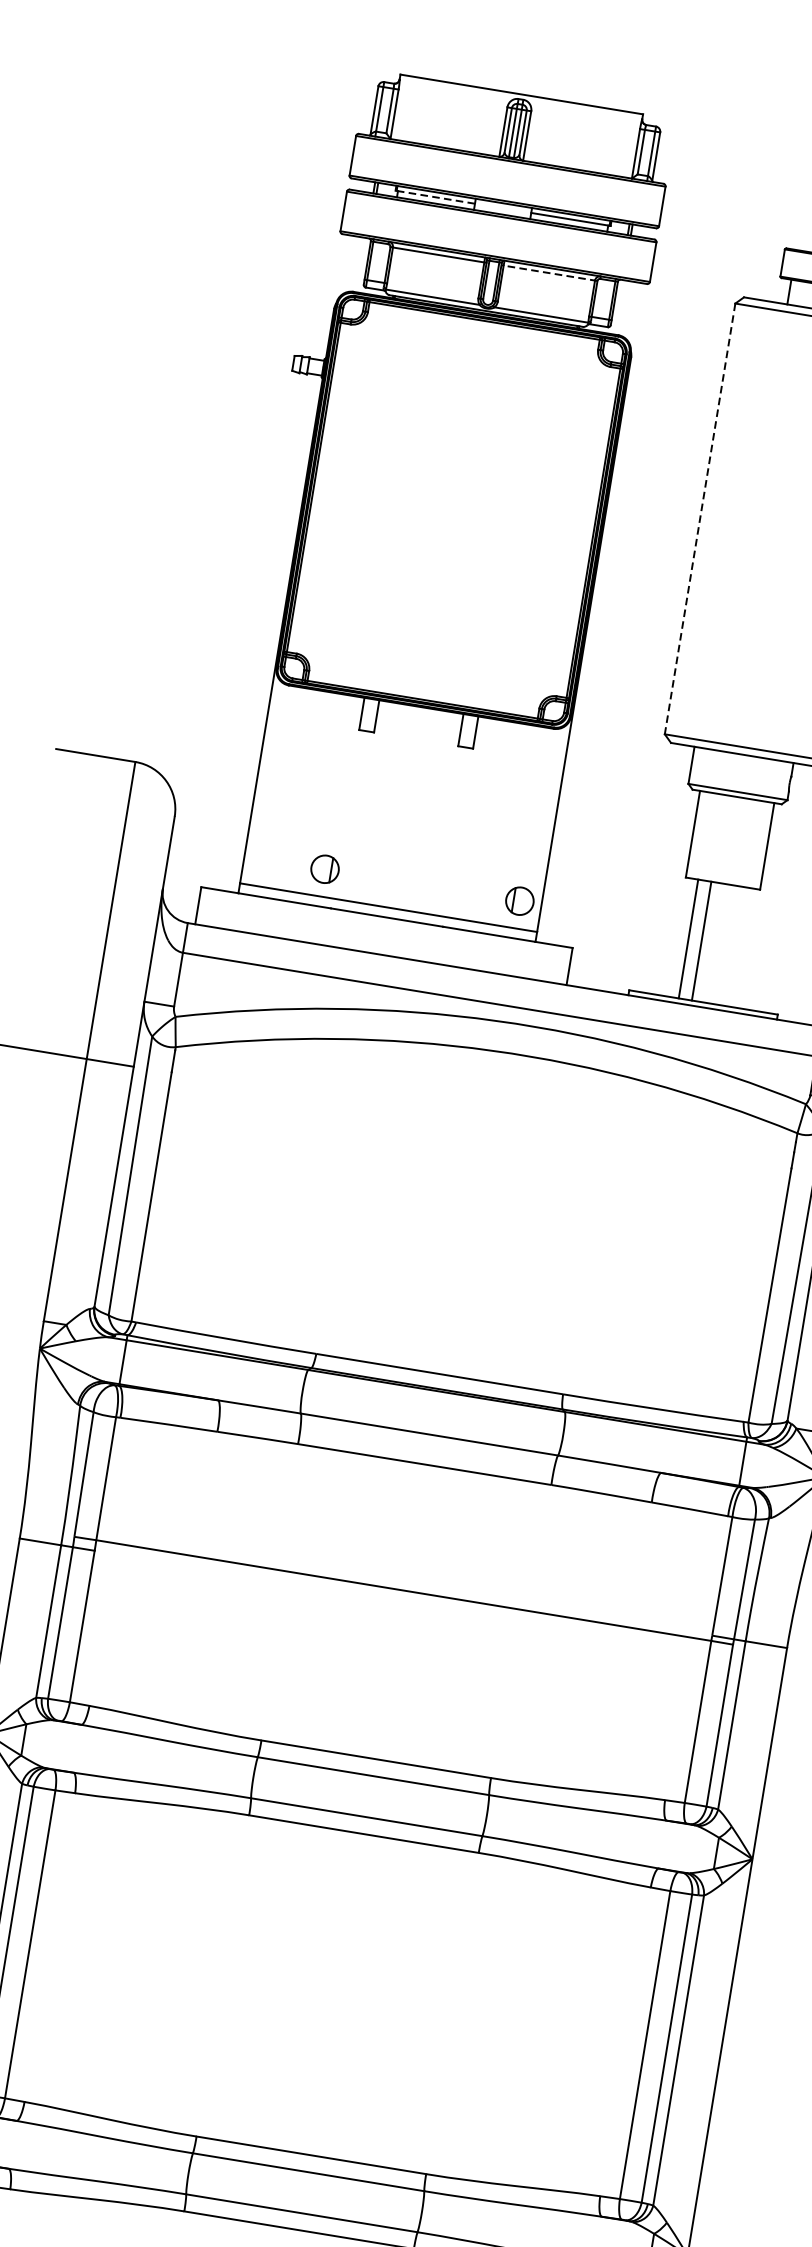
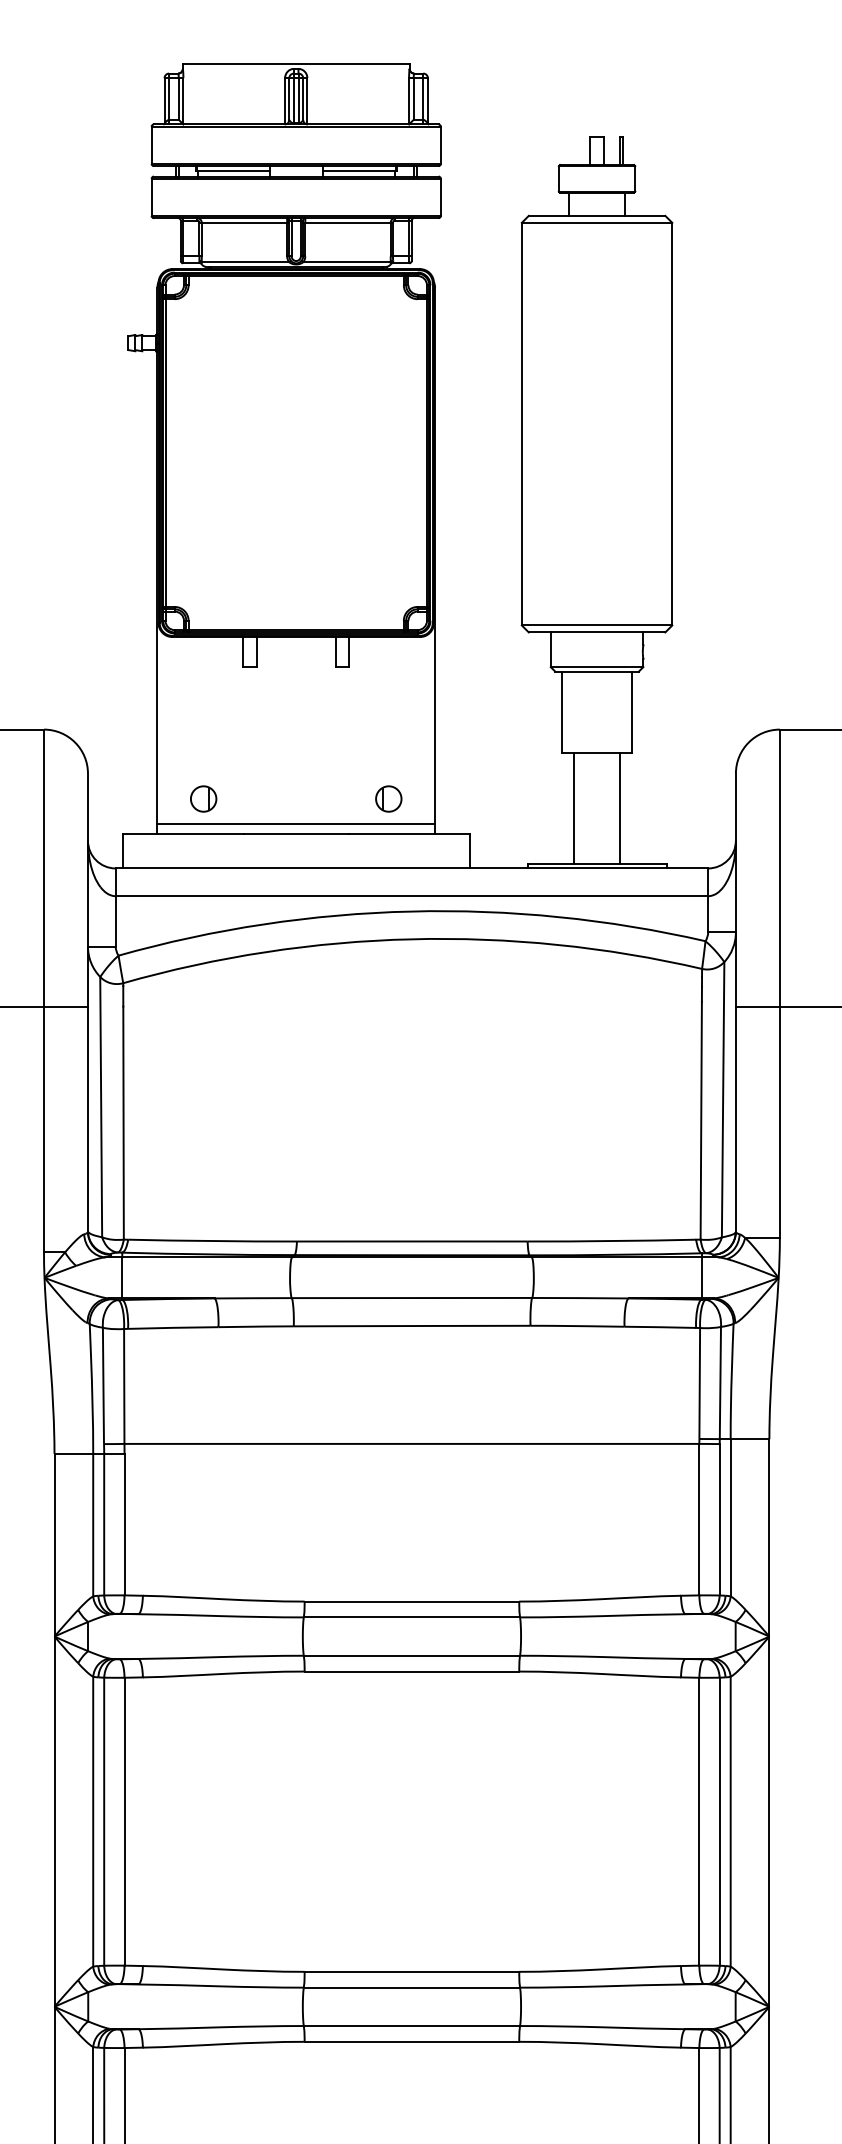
line: (434, 196) -> (232, 170), dashed -> solid
line: (549, 272) -> (348, 222), dashed -> solid
line: (699, 519) -> (521, 424), dashed -> solid
part: (324, 868) -> (203, 798), moved
part: (519, 900) -> (388, 798), moved
line: (702, 940) -> (620, 807), moved

